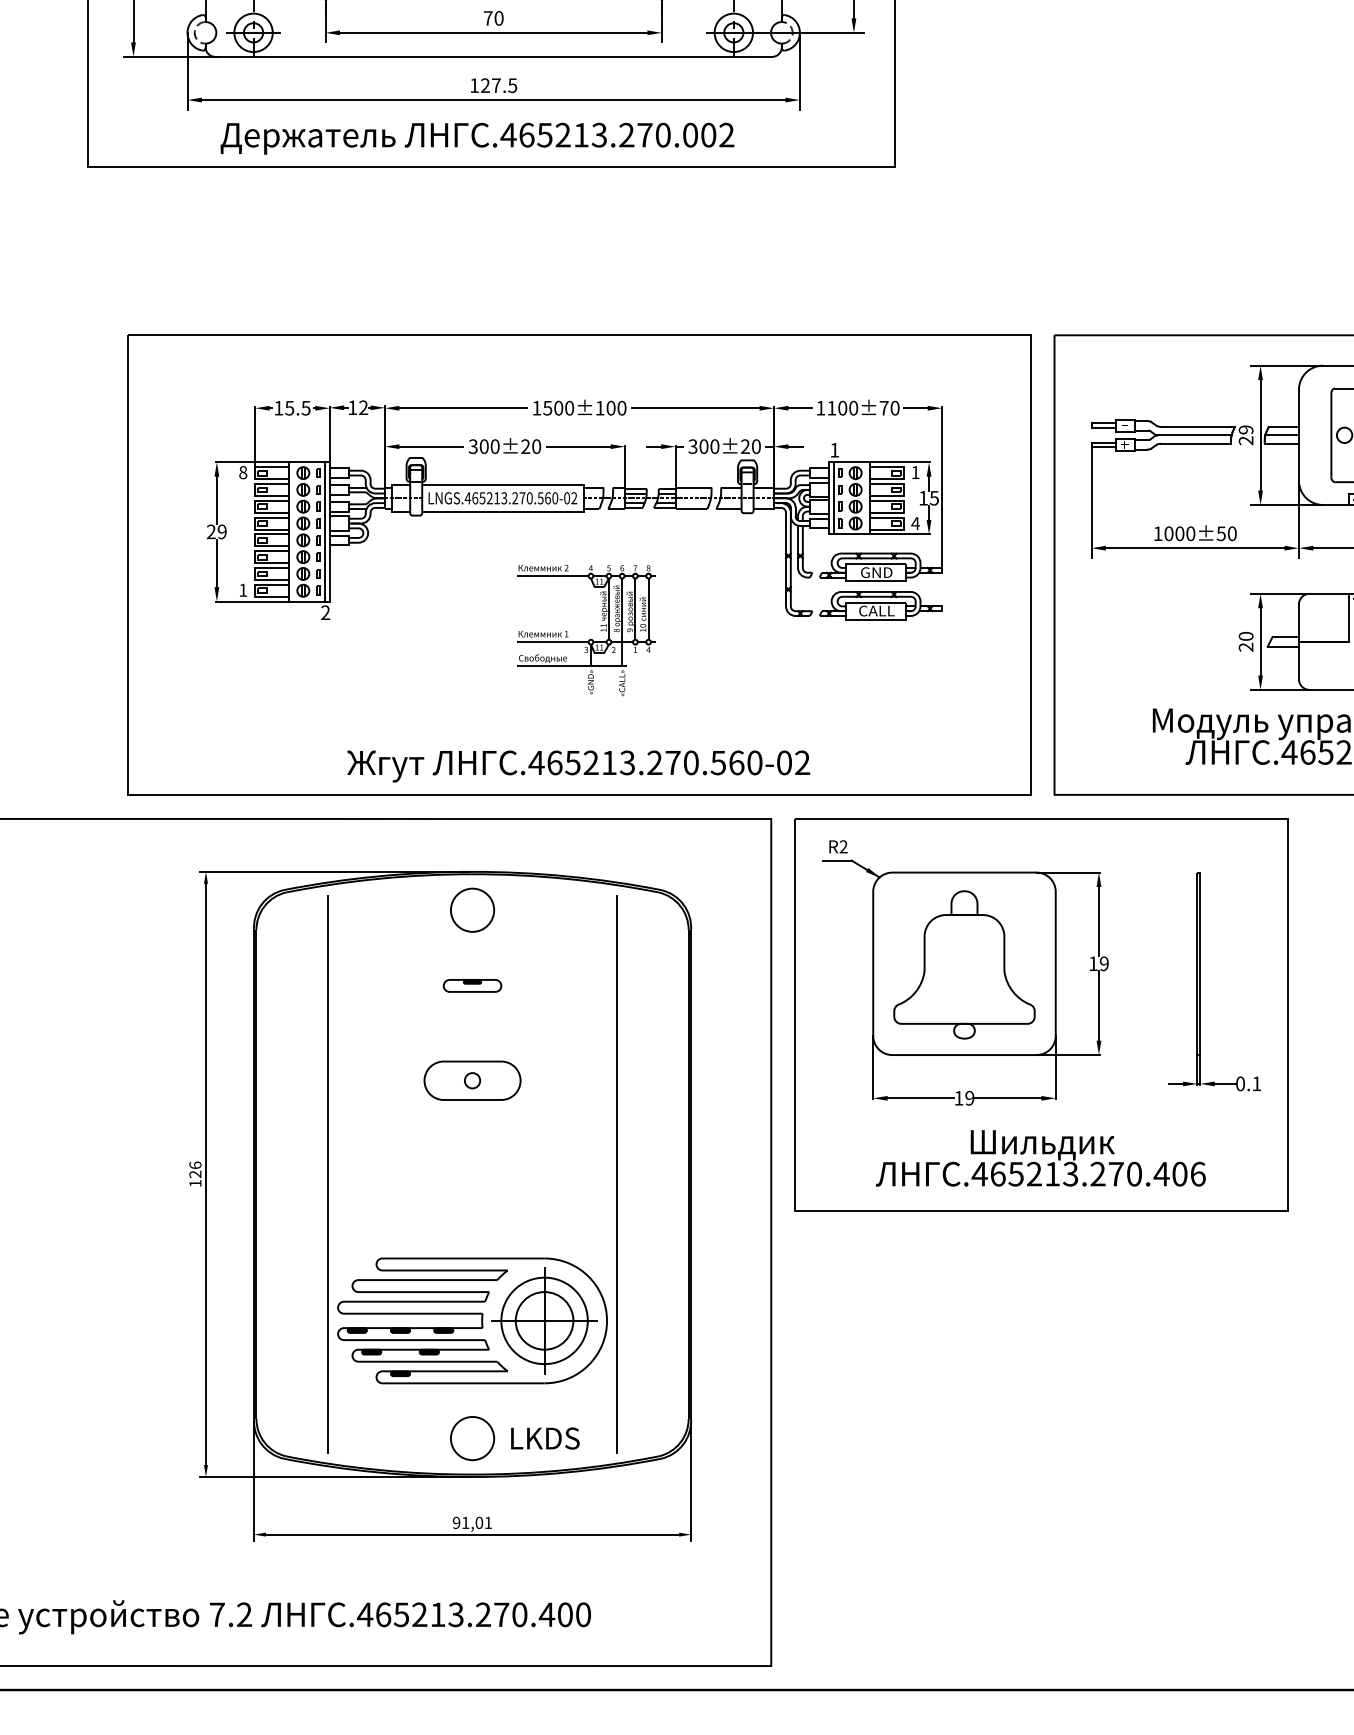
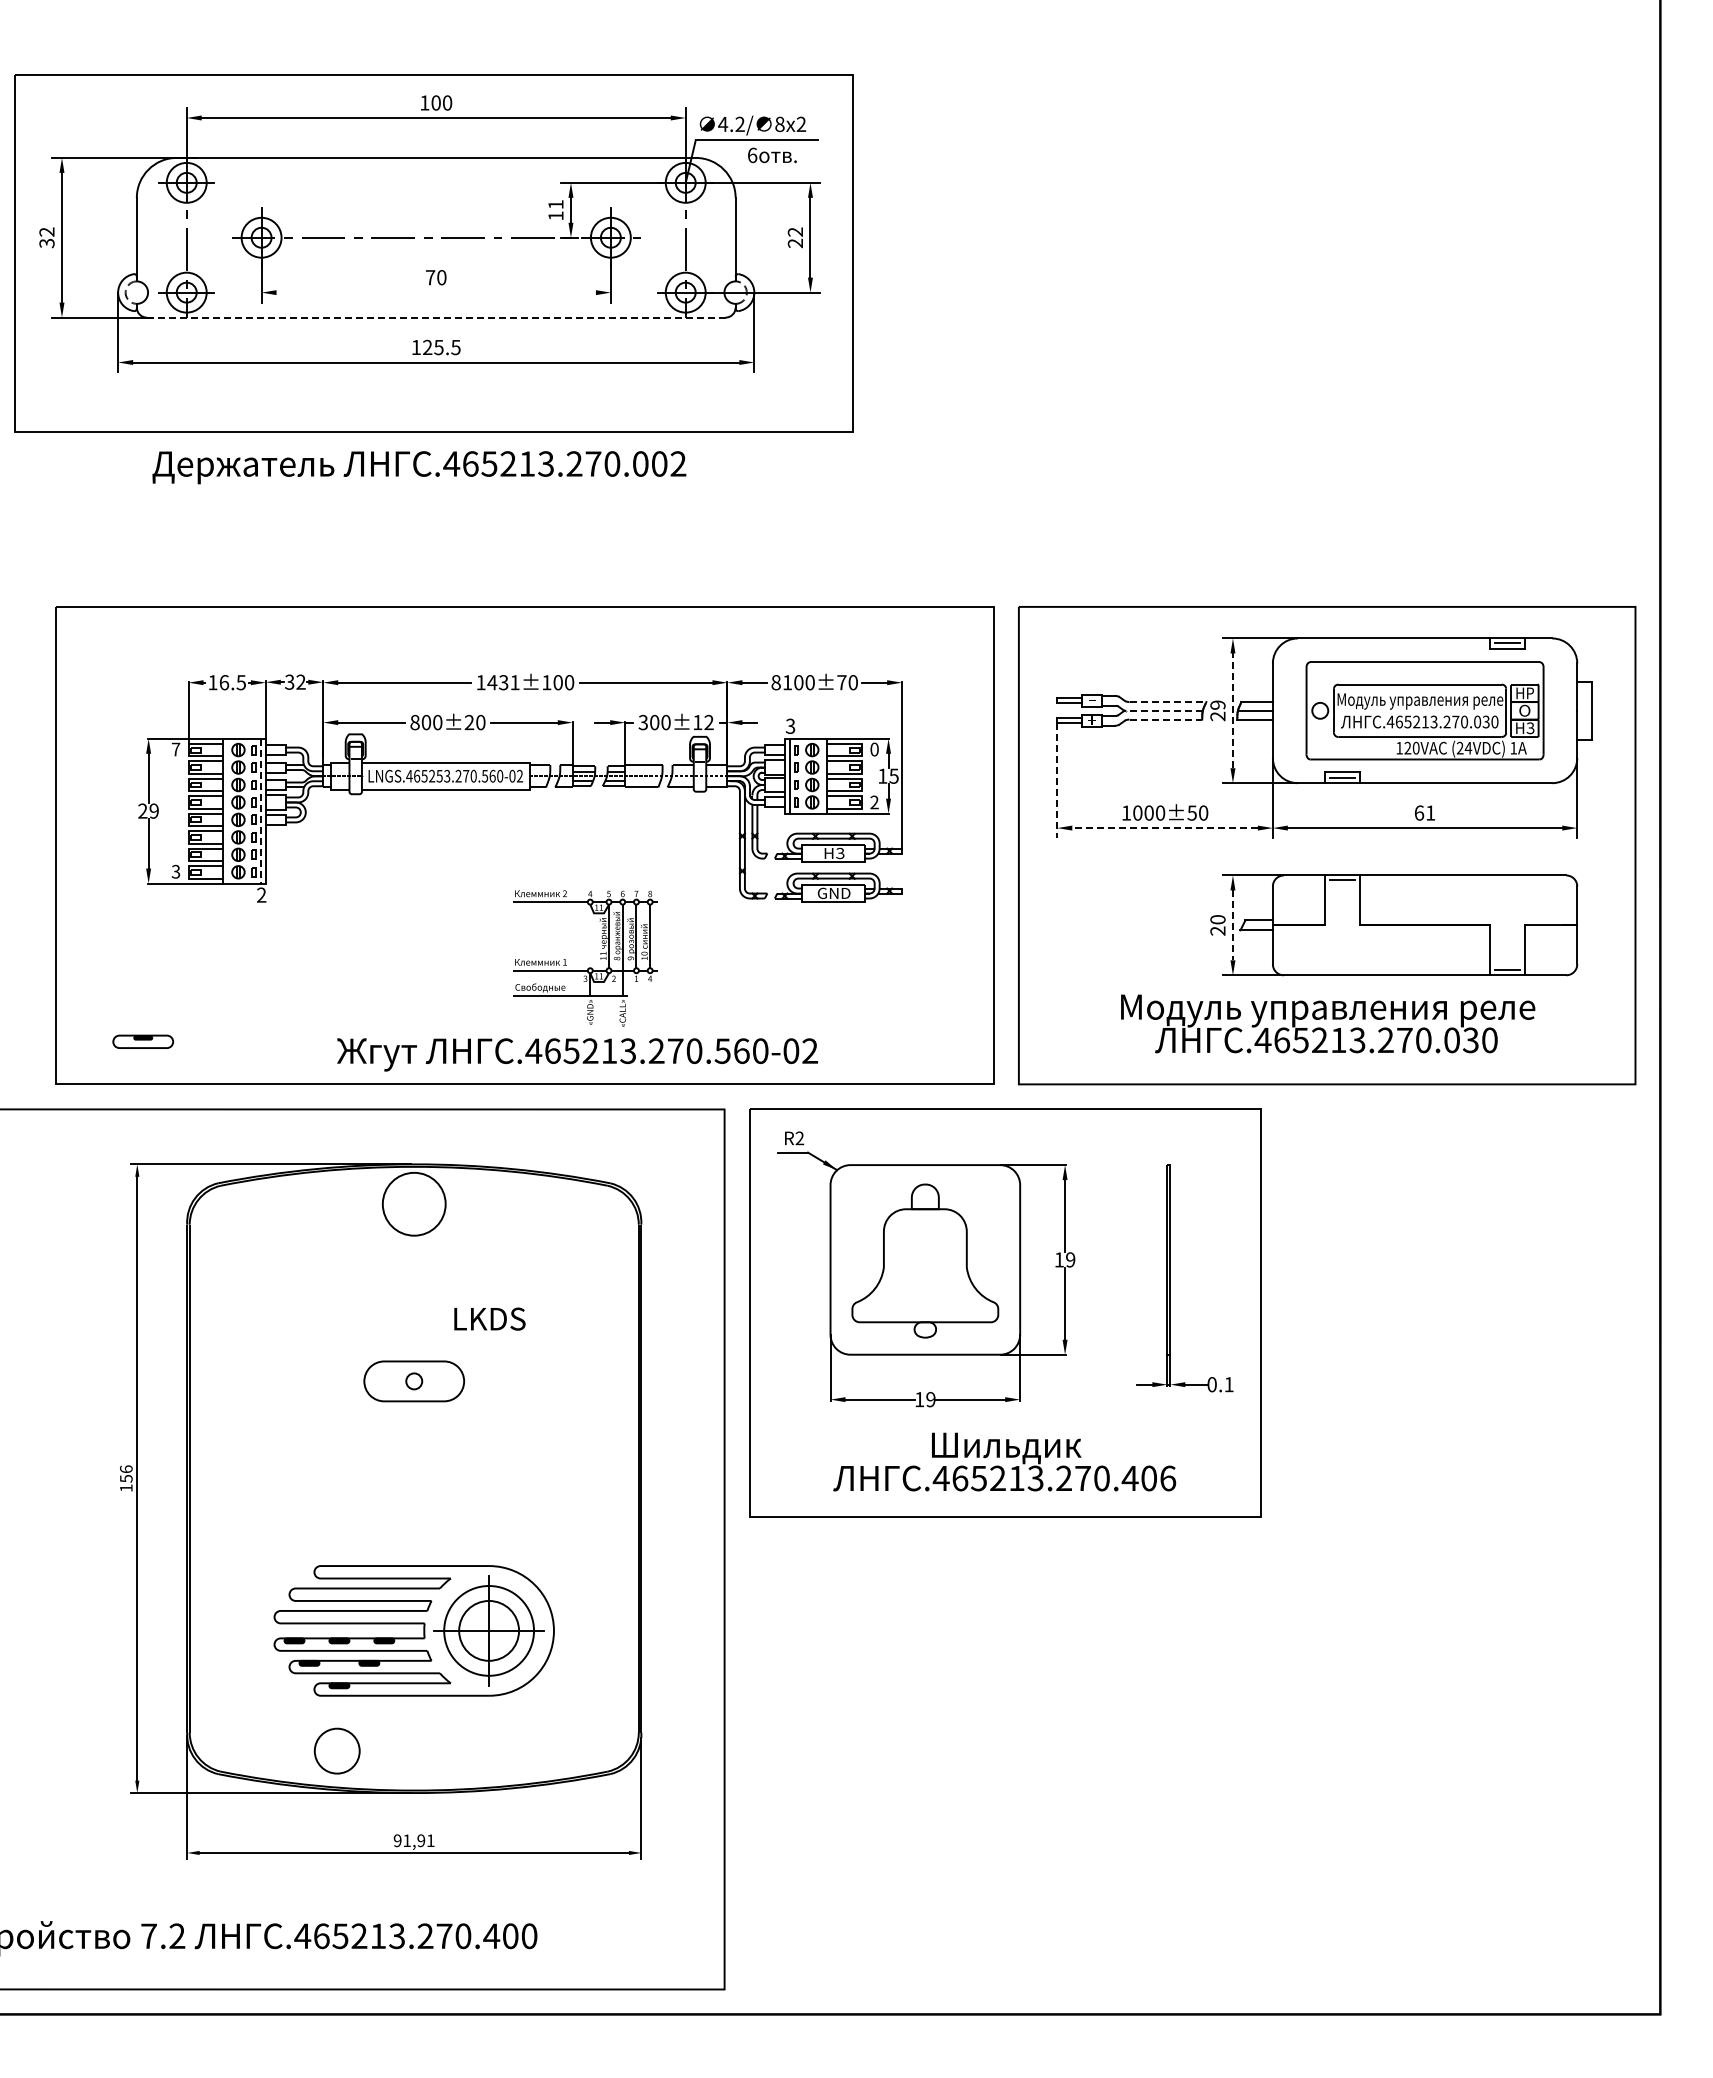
line: (492, 32) -> (435, 292), removed
line: (492, 56) -> (435, 317), solid -> dashed
text: (495, 85) -> (438, 347), 127.5 -> 125.5
text: (477, 138) -> (419, 467), moved
text: (352, 407) -> (289, 681), 12 -> 32
text: (289, 408) -> (224, 682), 15.5 -> 16.5
text: (558, 408) -> (503, 682), 1500±100 -> 1431±100
text: (820, 408) -> (775, 682), 1100±70 -> 8100±70
line: (1198, 427) -> (1168, 702), solid -> dashed
line: (1193, 435) -> (1163, 710), solid -> dashed
line: (1260, 435) -> (1232, 710), solid -> dashed
line: (1196, 443) -> (1166, 719), solid -> dashed
text: (472, 446) -> (414, 722), 300±20 -> 800±20
text: (750, 446) -> (703, 722), 300±20 -> 300±12
text: (834, 450) -> (790, 726), 1 -> 3
text: (242, 472) -> (175, 749), 8 -> 7
text: (915, 472) -> (874, 749), 1 -> 0
text: (496, 498) -> (439, 776), LNGS.465213.270.560-02 -> LNGS.465253.270.560-02
line: (1091, 503) -> (1057, 781), solid -> dashed
text: (915, 523) -> (874, 802), 4 -> 2
line: (324, 532) -> (260, 811), solid -> dashed
line: (1195, 548) -> (1165, 828), solid -> dashed
text: (876, 572) -> (833, 853), GND -> НЗ
text: (242, 589) -> (175, 871), 1 -> 3
text: (877, 610) -> (834, 892), CALL -> GND
part: (589, 639) -> (588, 967), moved
line: (1260, 641) -> (1232, 925), solid -> dashed
text: (578, 766) -> (577, 1054), moved
circle: (471, 909) -> (413, 1203), size x1.4
part: (472, 985) -> (143, 1041), moved
text: (195, 1174) -> (126, 1478), 126 -> 156
line: (328, 1174) -> (264, 1478), removed
line: (616, 1174) -> (563, 1478), removed
circle: (471, 1437) -> (336, 1750), moved
text: (544, 1437) -> (489, 1318), moved
text: (479, 1522) -> (421, 1840), 91,01 -> 91,91

